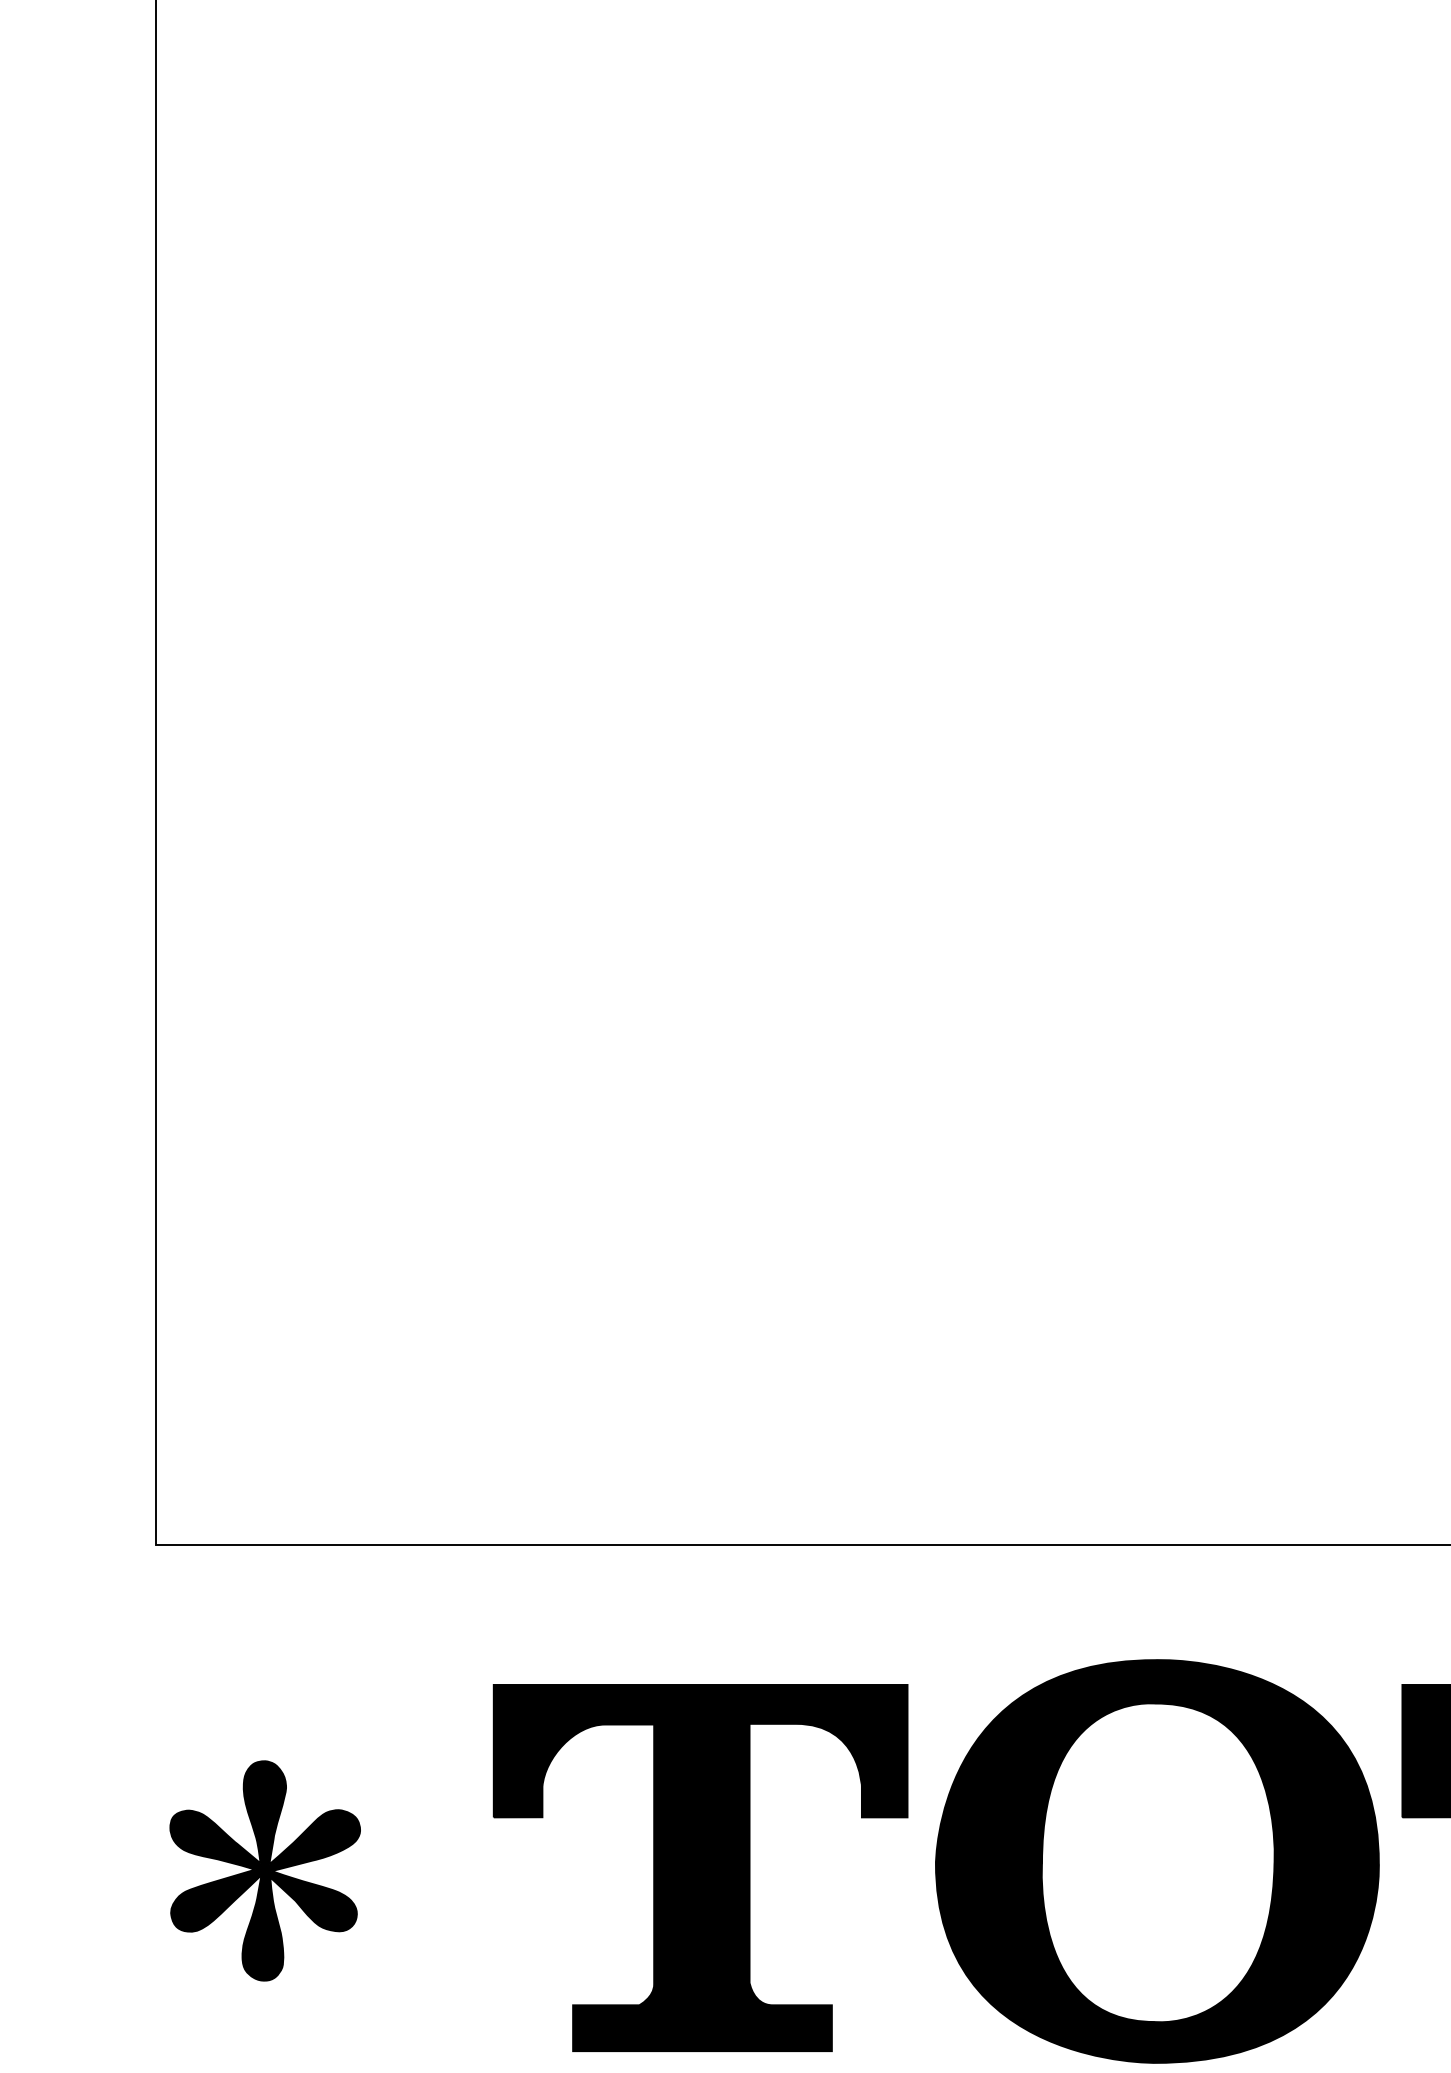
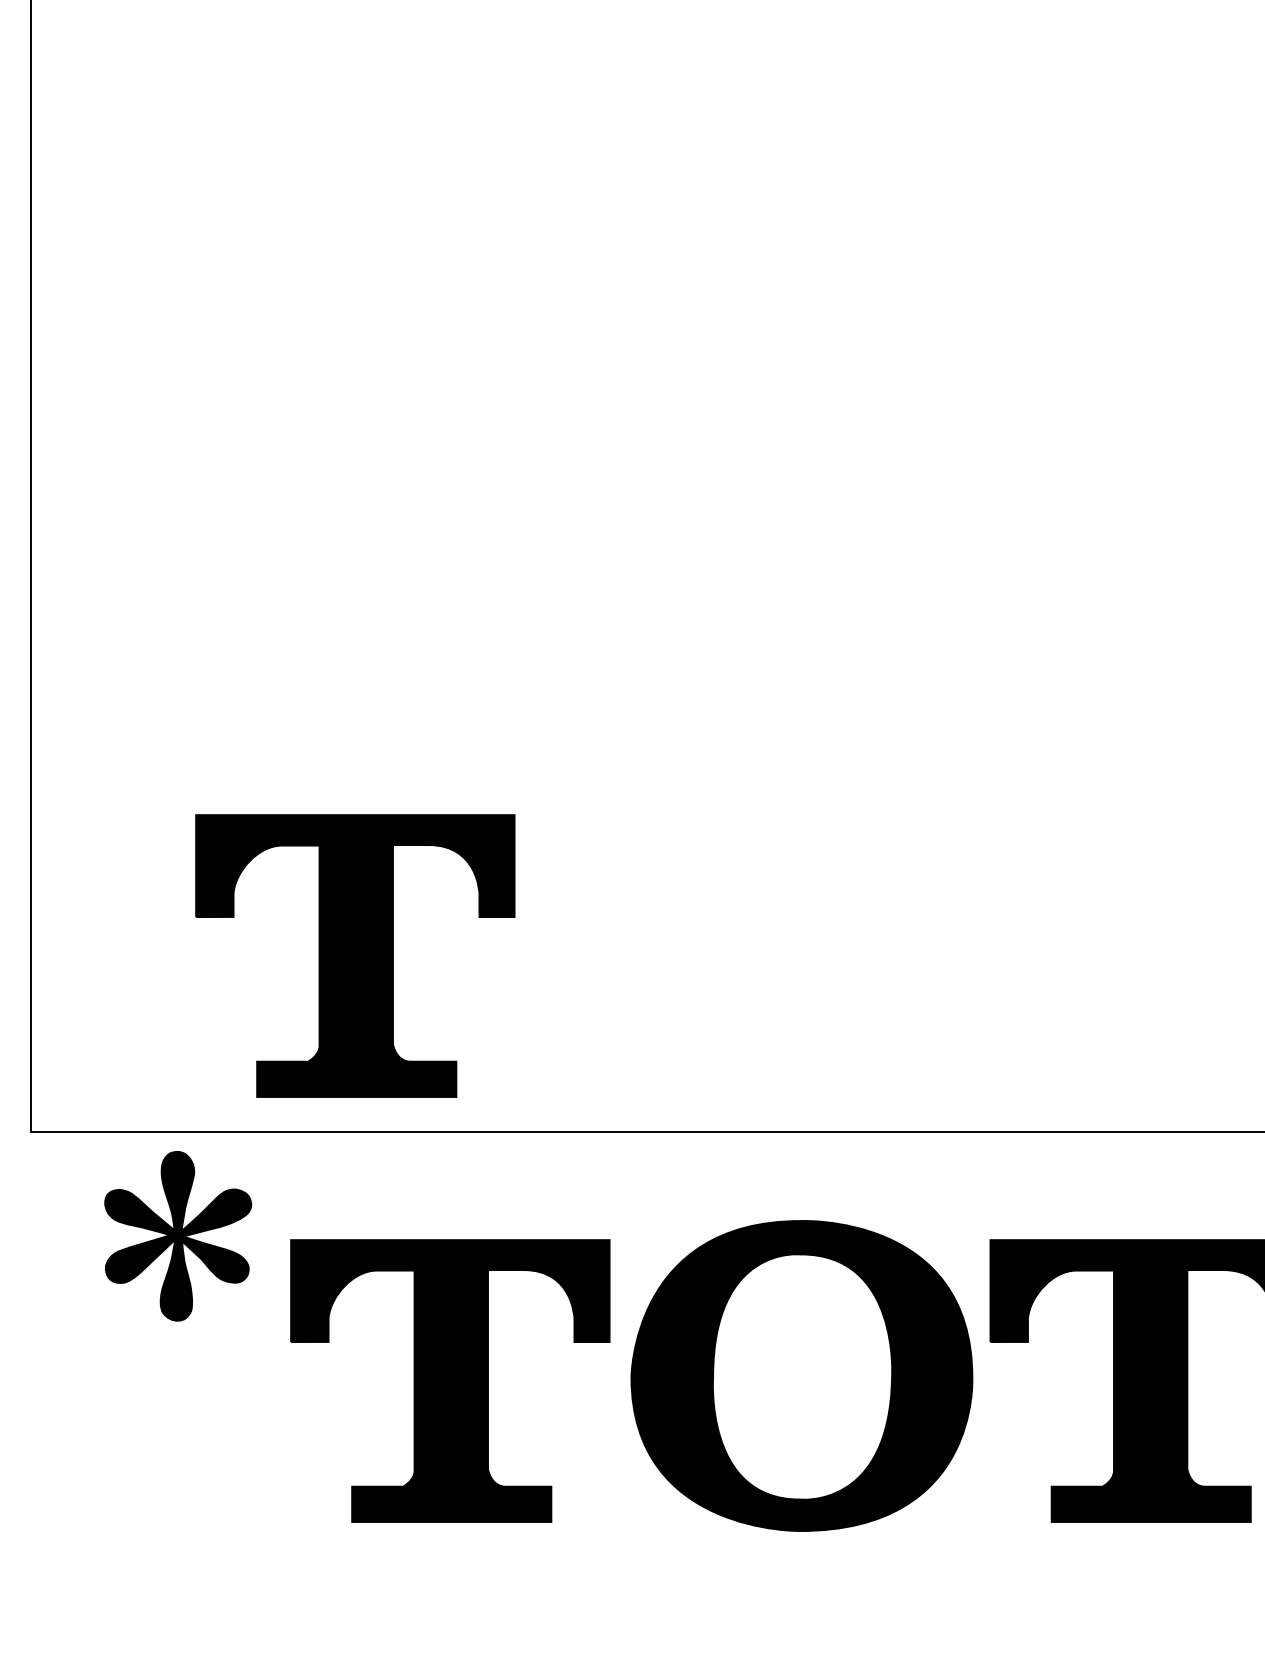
part: (577, 1315) -> (355, 955), added
part: (265, 1871) -> (178, 1236), moved

